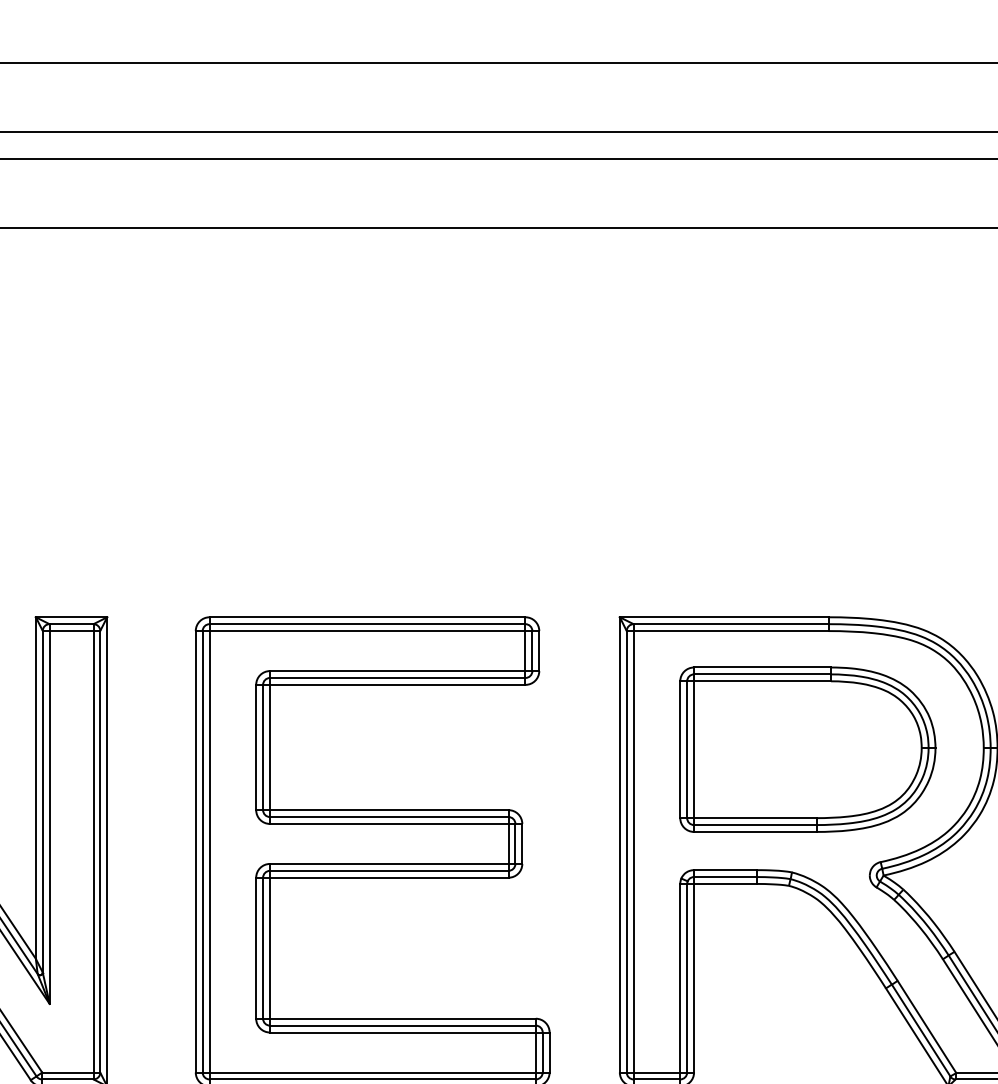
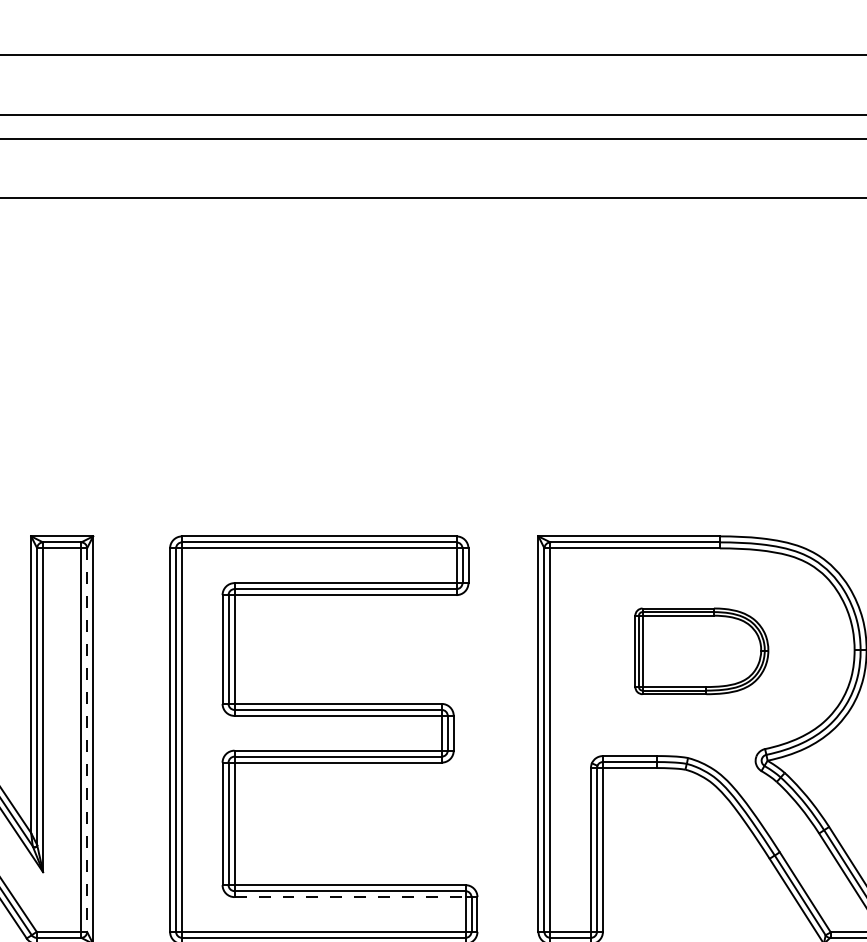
part: (807, 749) -> (701, 651), size x0.6
line: (100, 851) -> (87, 739), solid -> dashed
line: (402, 1032) -> (349, 897), solid -> dashed

